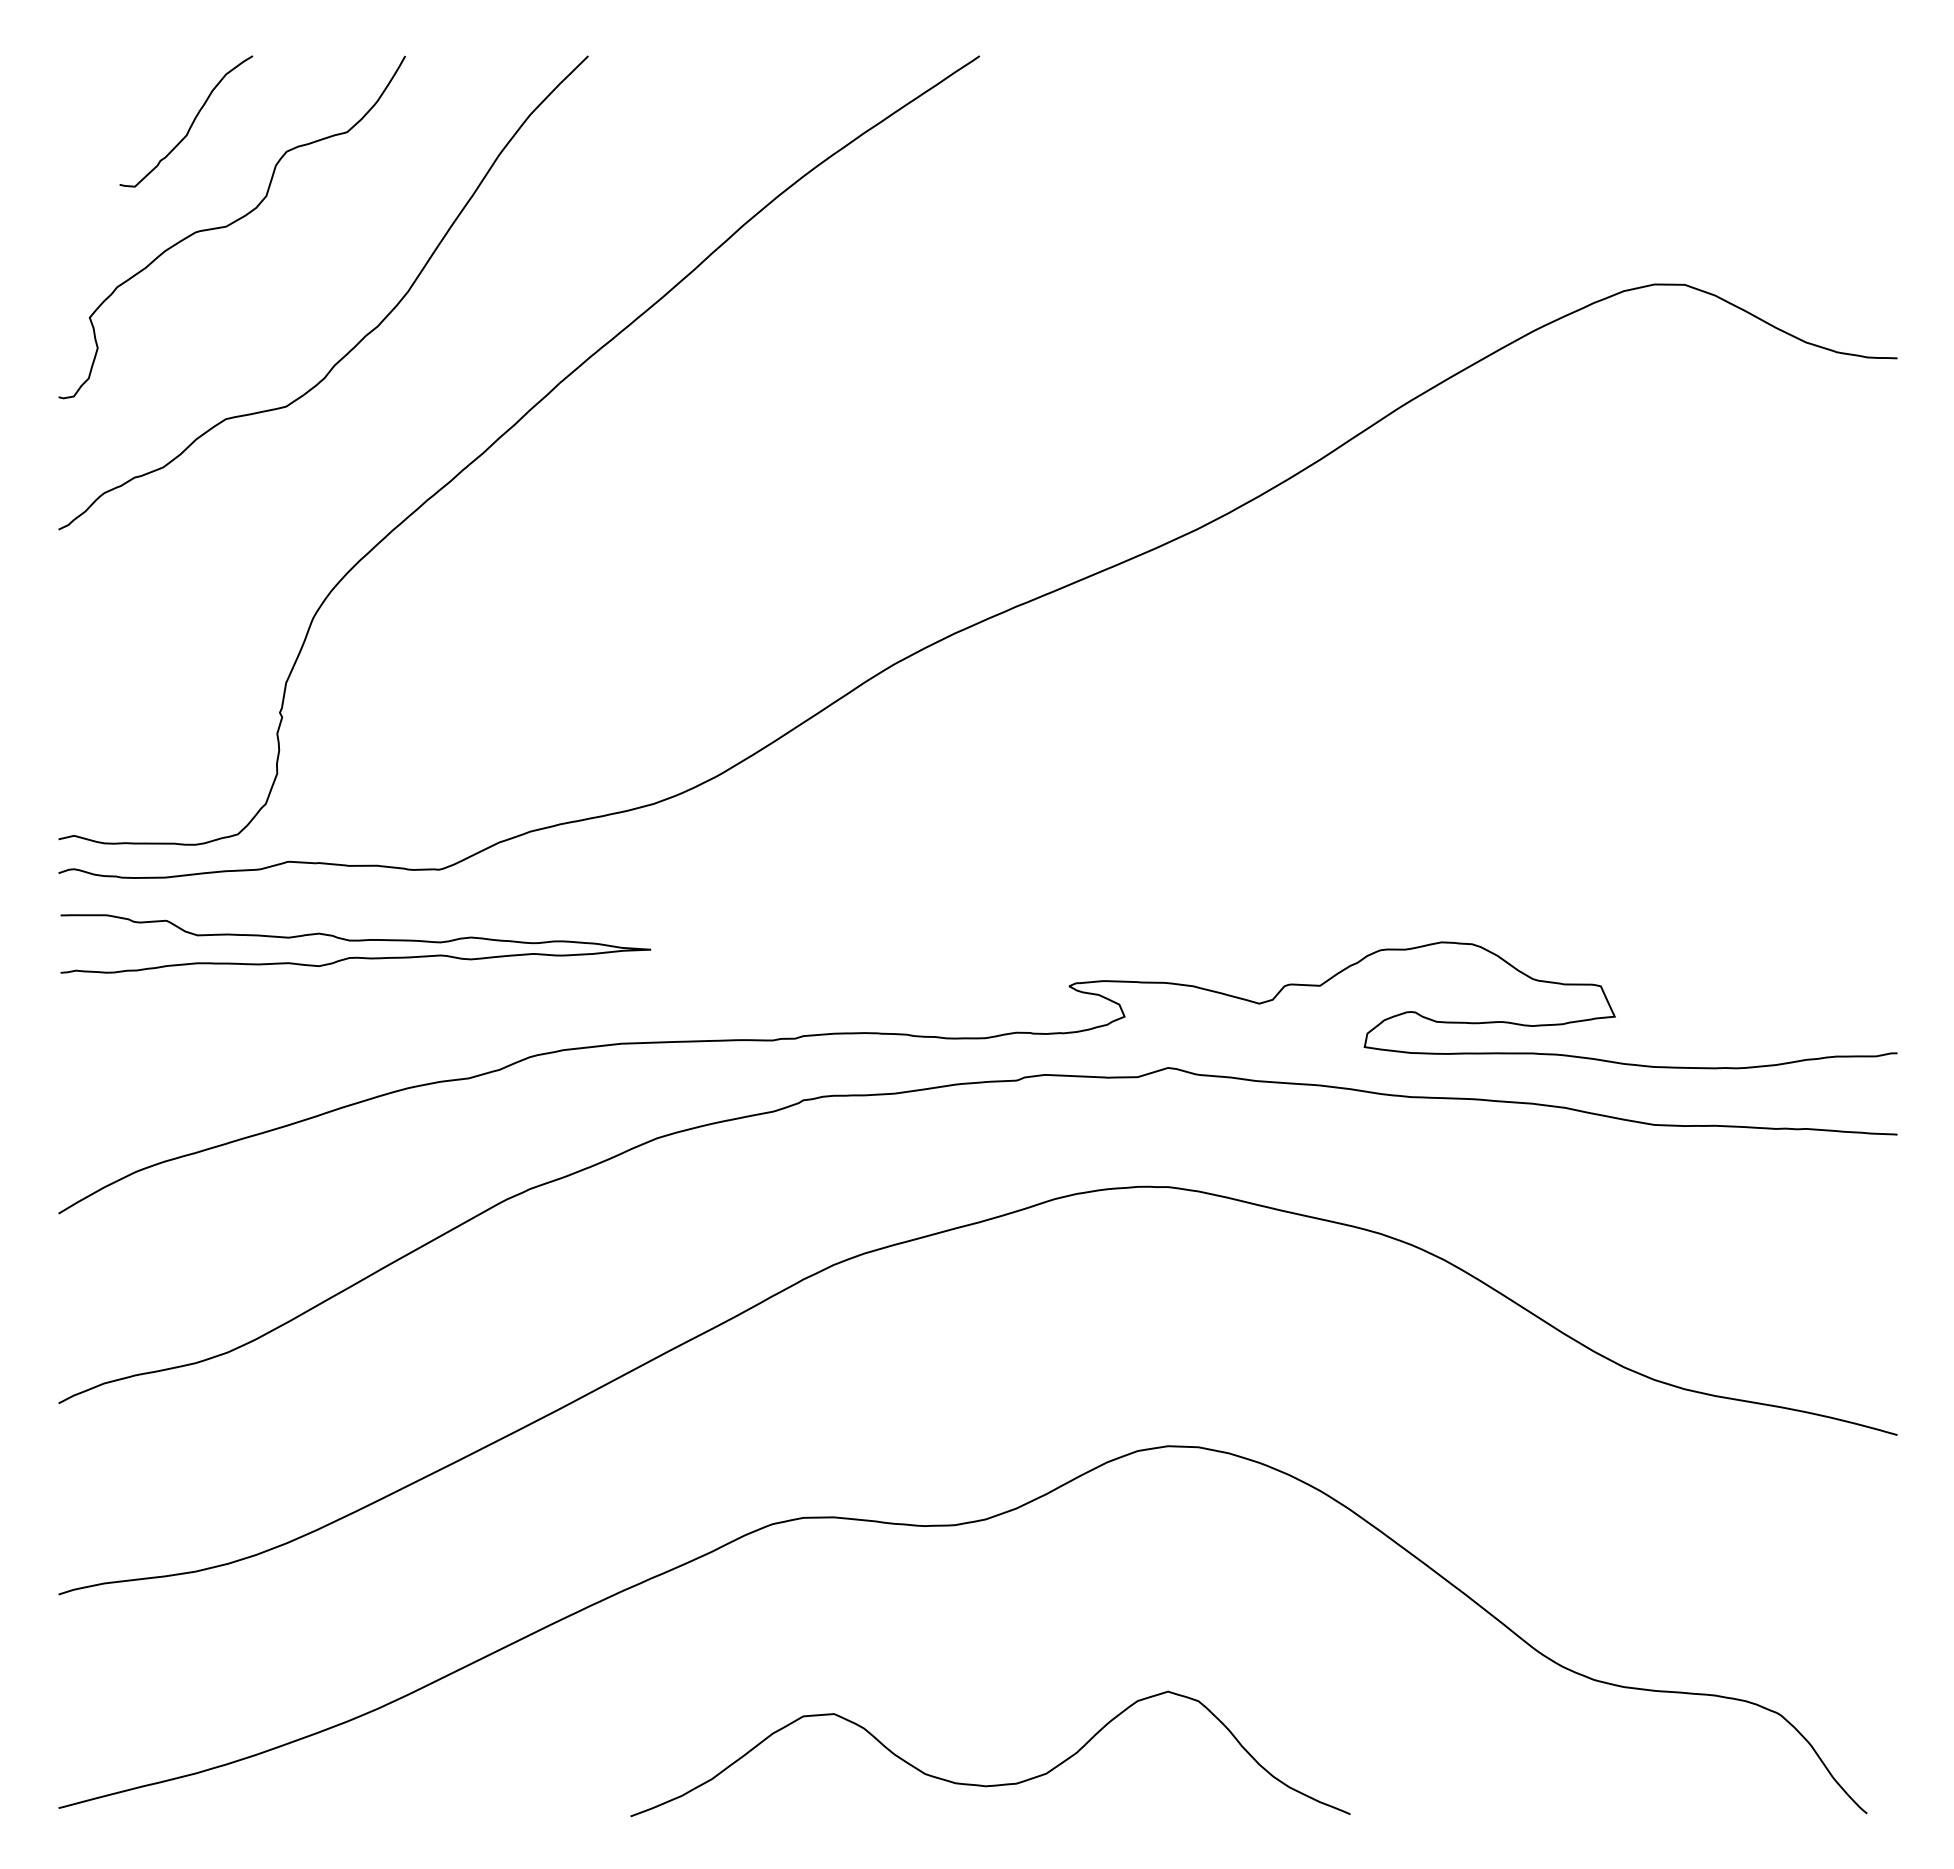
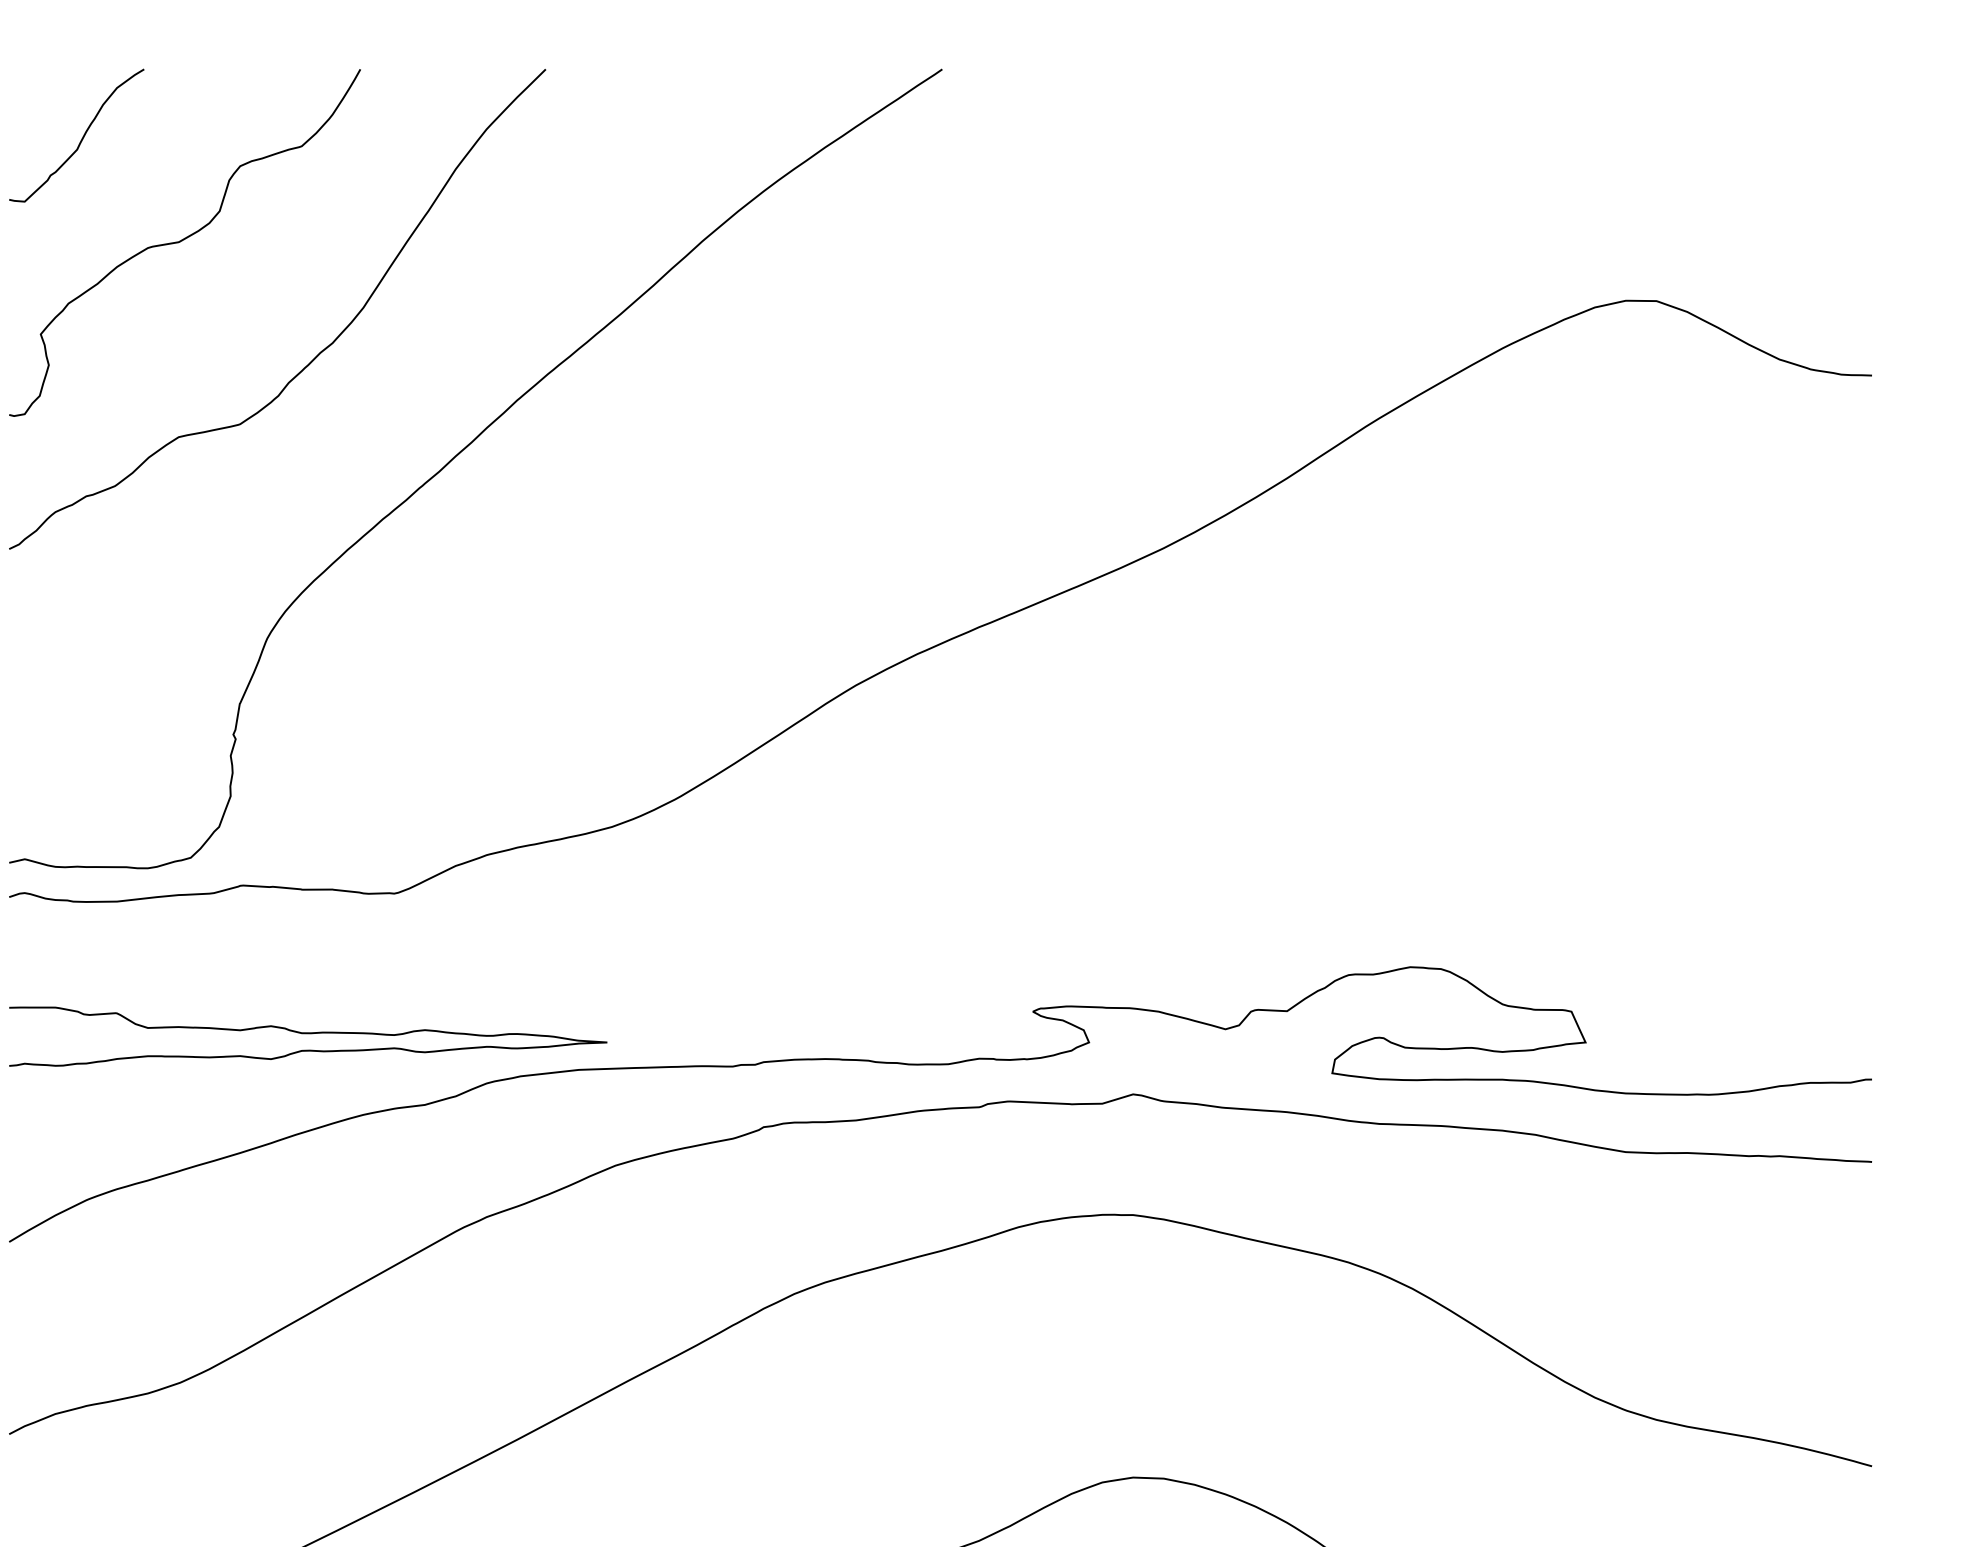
curve: (191, 123) -> (82, 137), moved
curve: (355, 941) -> (307, 1034), moved

